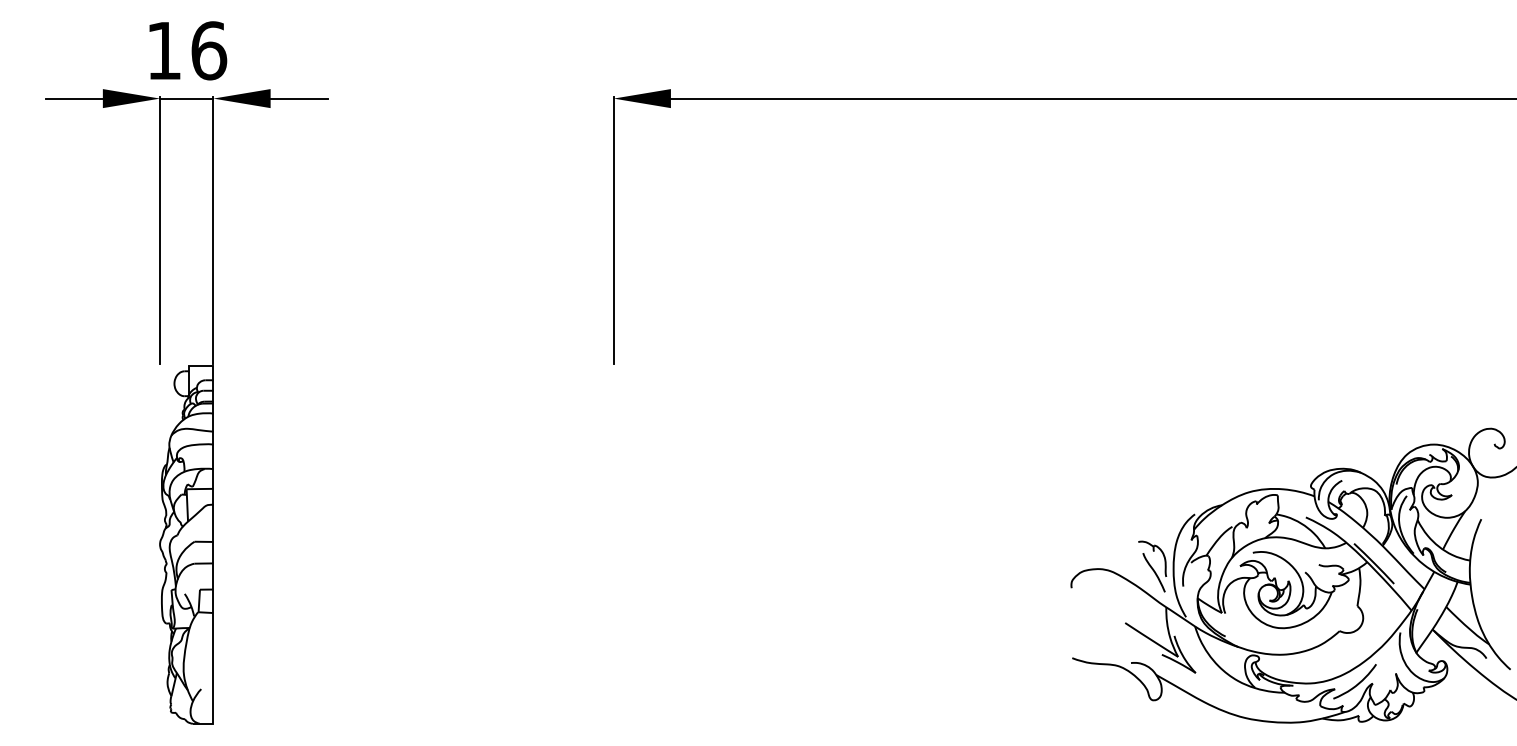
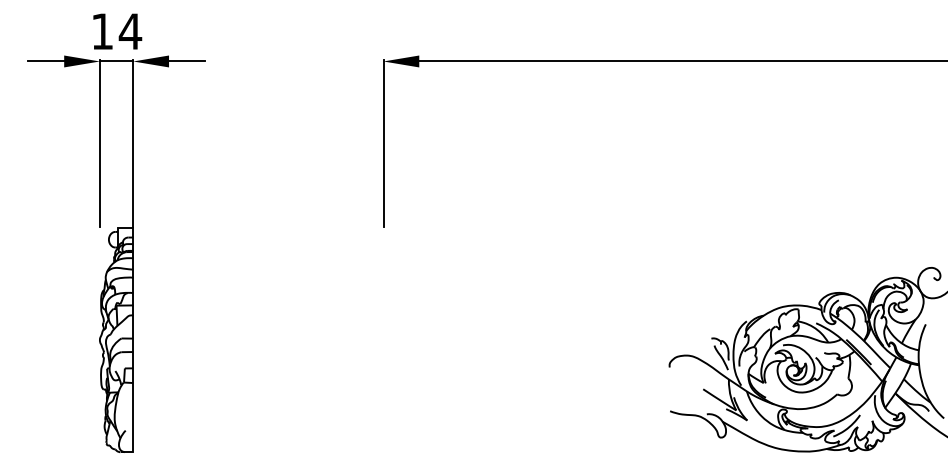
text: (208, 50) -> (130, 31), 16 -> 14

